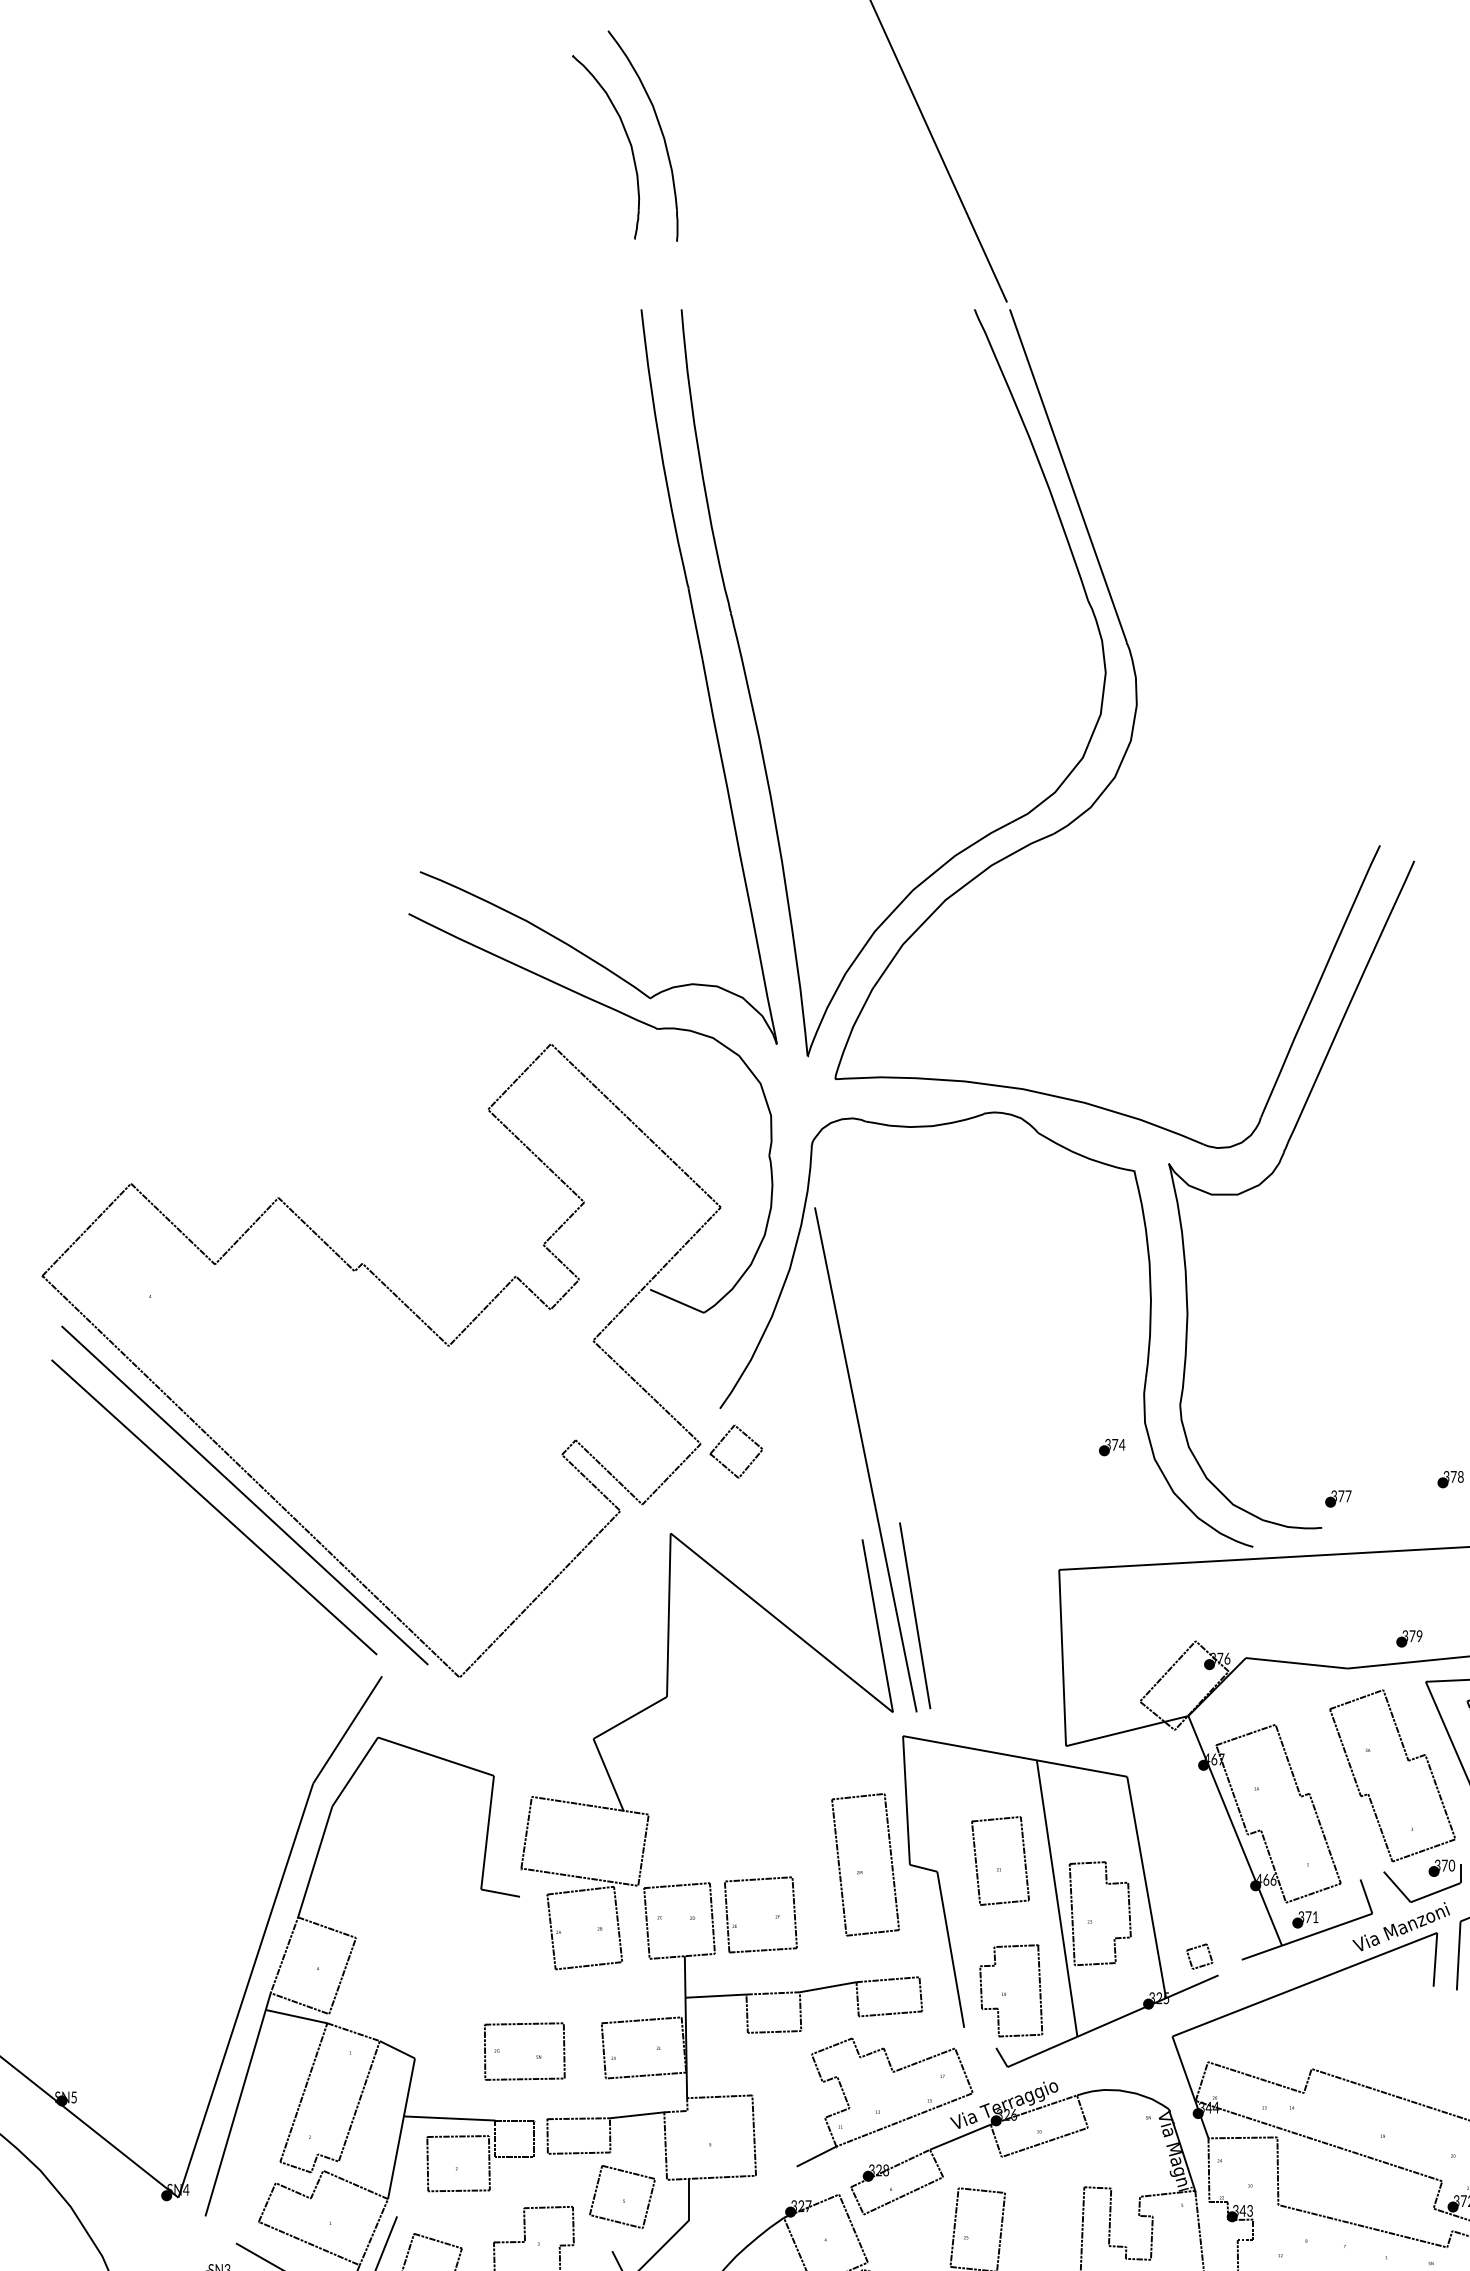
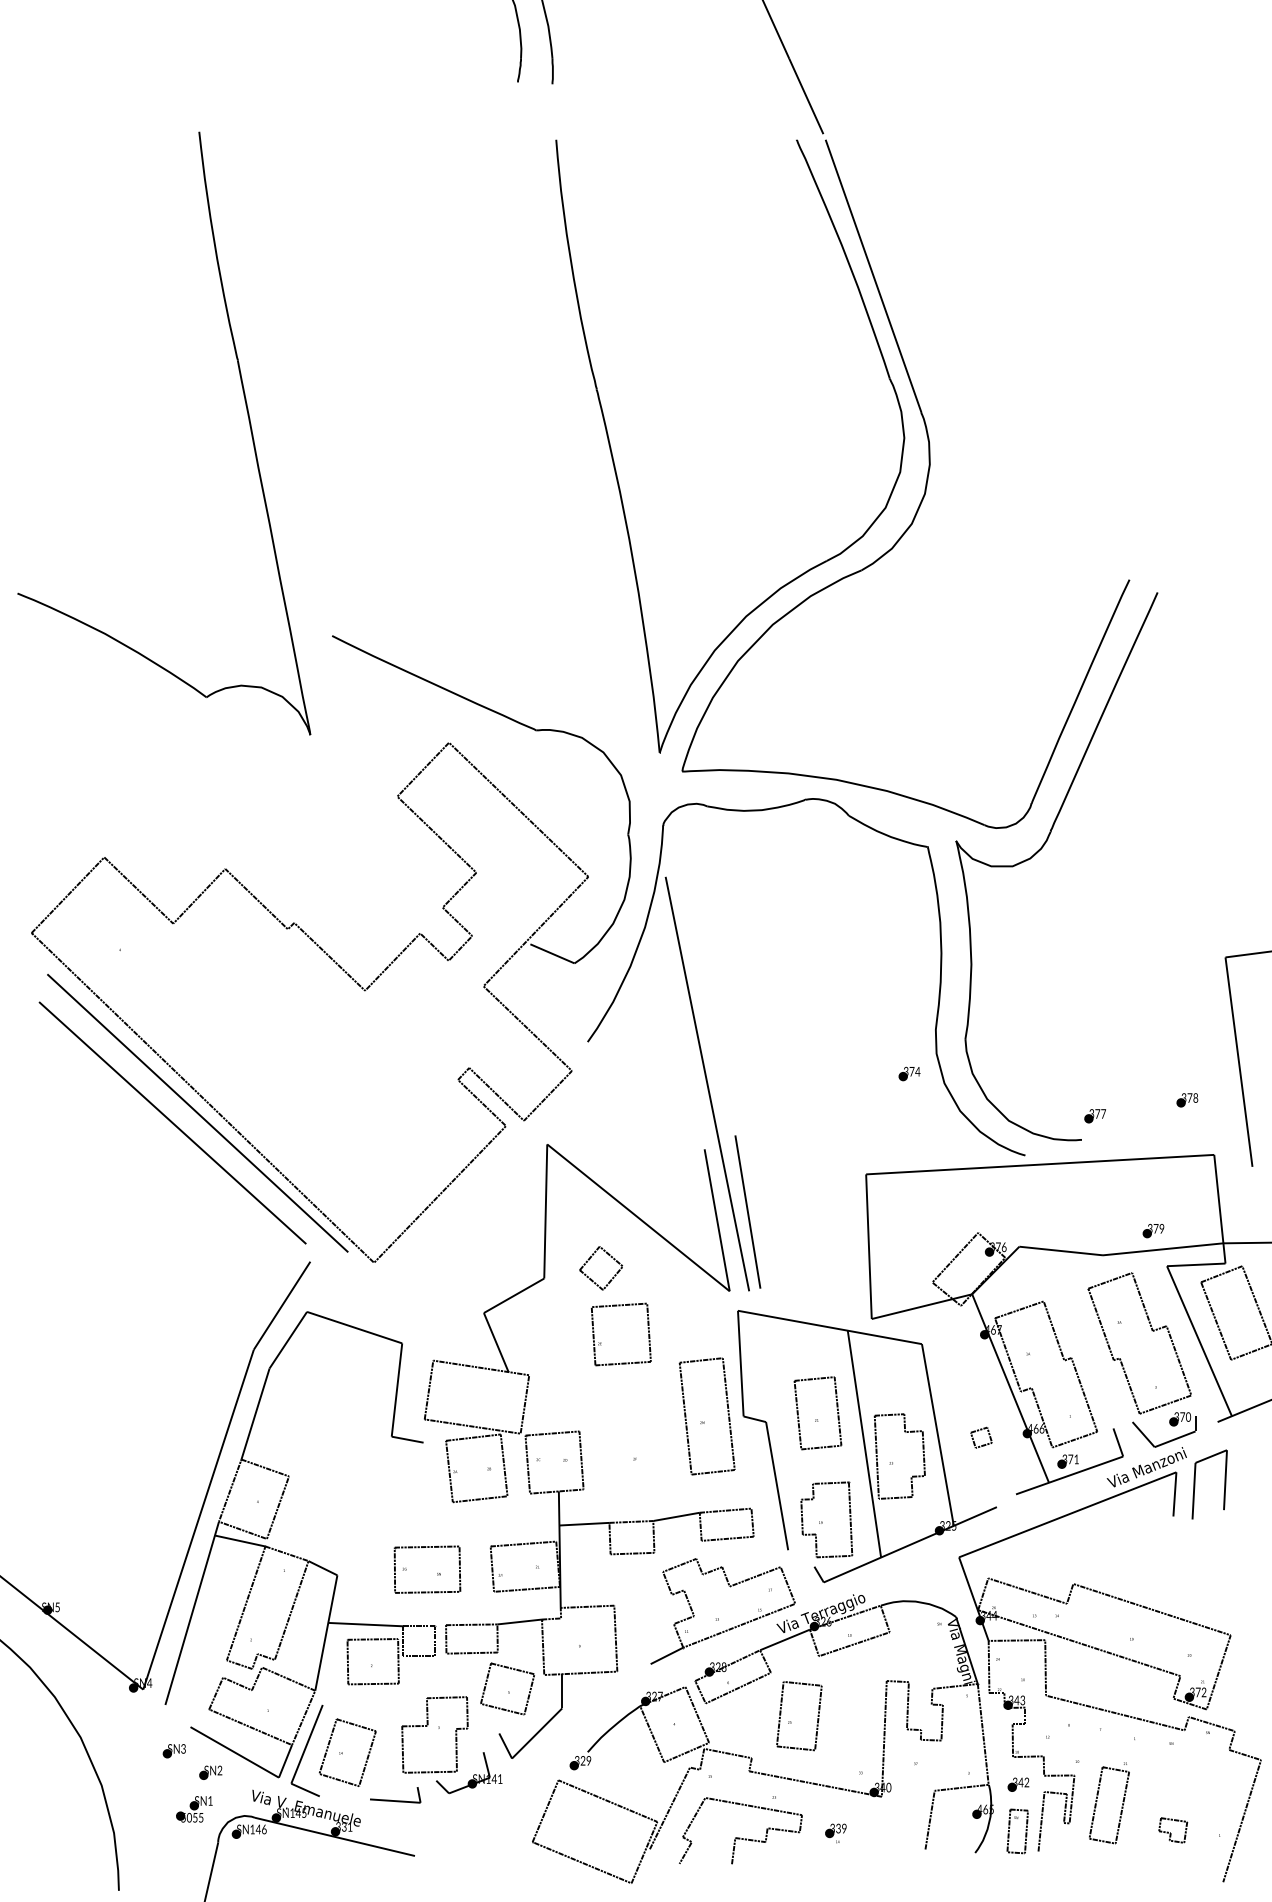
part: (701, 662) -> (248, 421), moved
part: (735, 1451) -> (600, 1268), moved
part: (736, 1924) -> (601, 1342), moved
part: (1196, 1948) -> (978, 1431), moved

